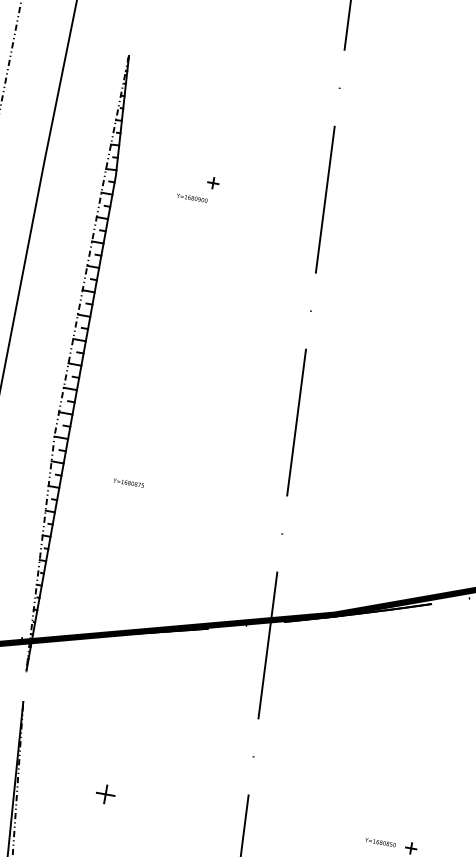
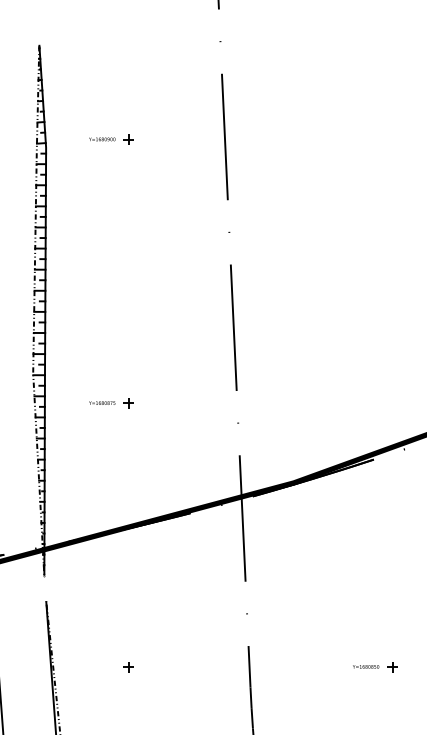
text: (192, 198) -> (102, 139), moved
part: (159, 488) -> (128, 403), added
part: (105, 794) -> (128, 667), size x0.62

